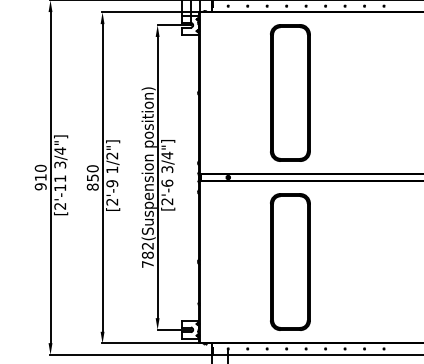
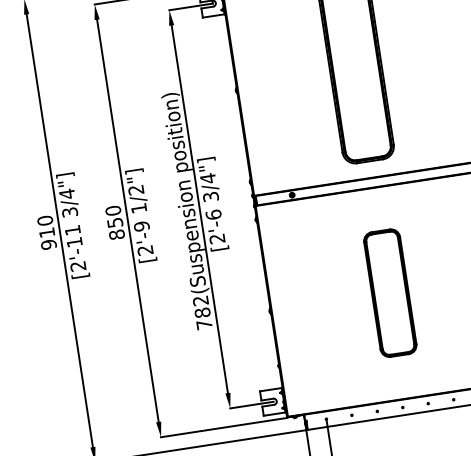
part: (290, 261) -> (390, 292), size x0.7

